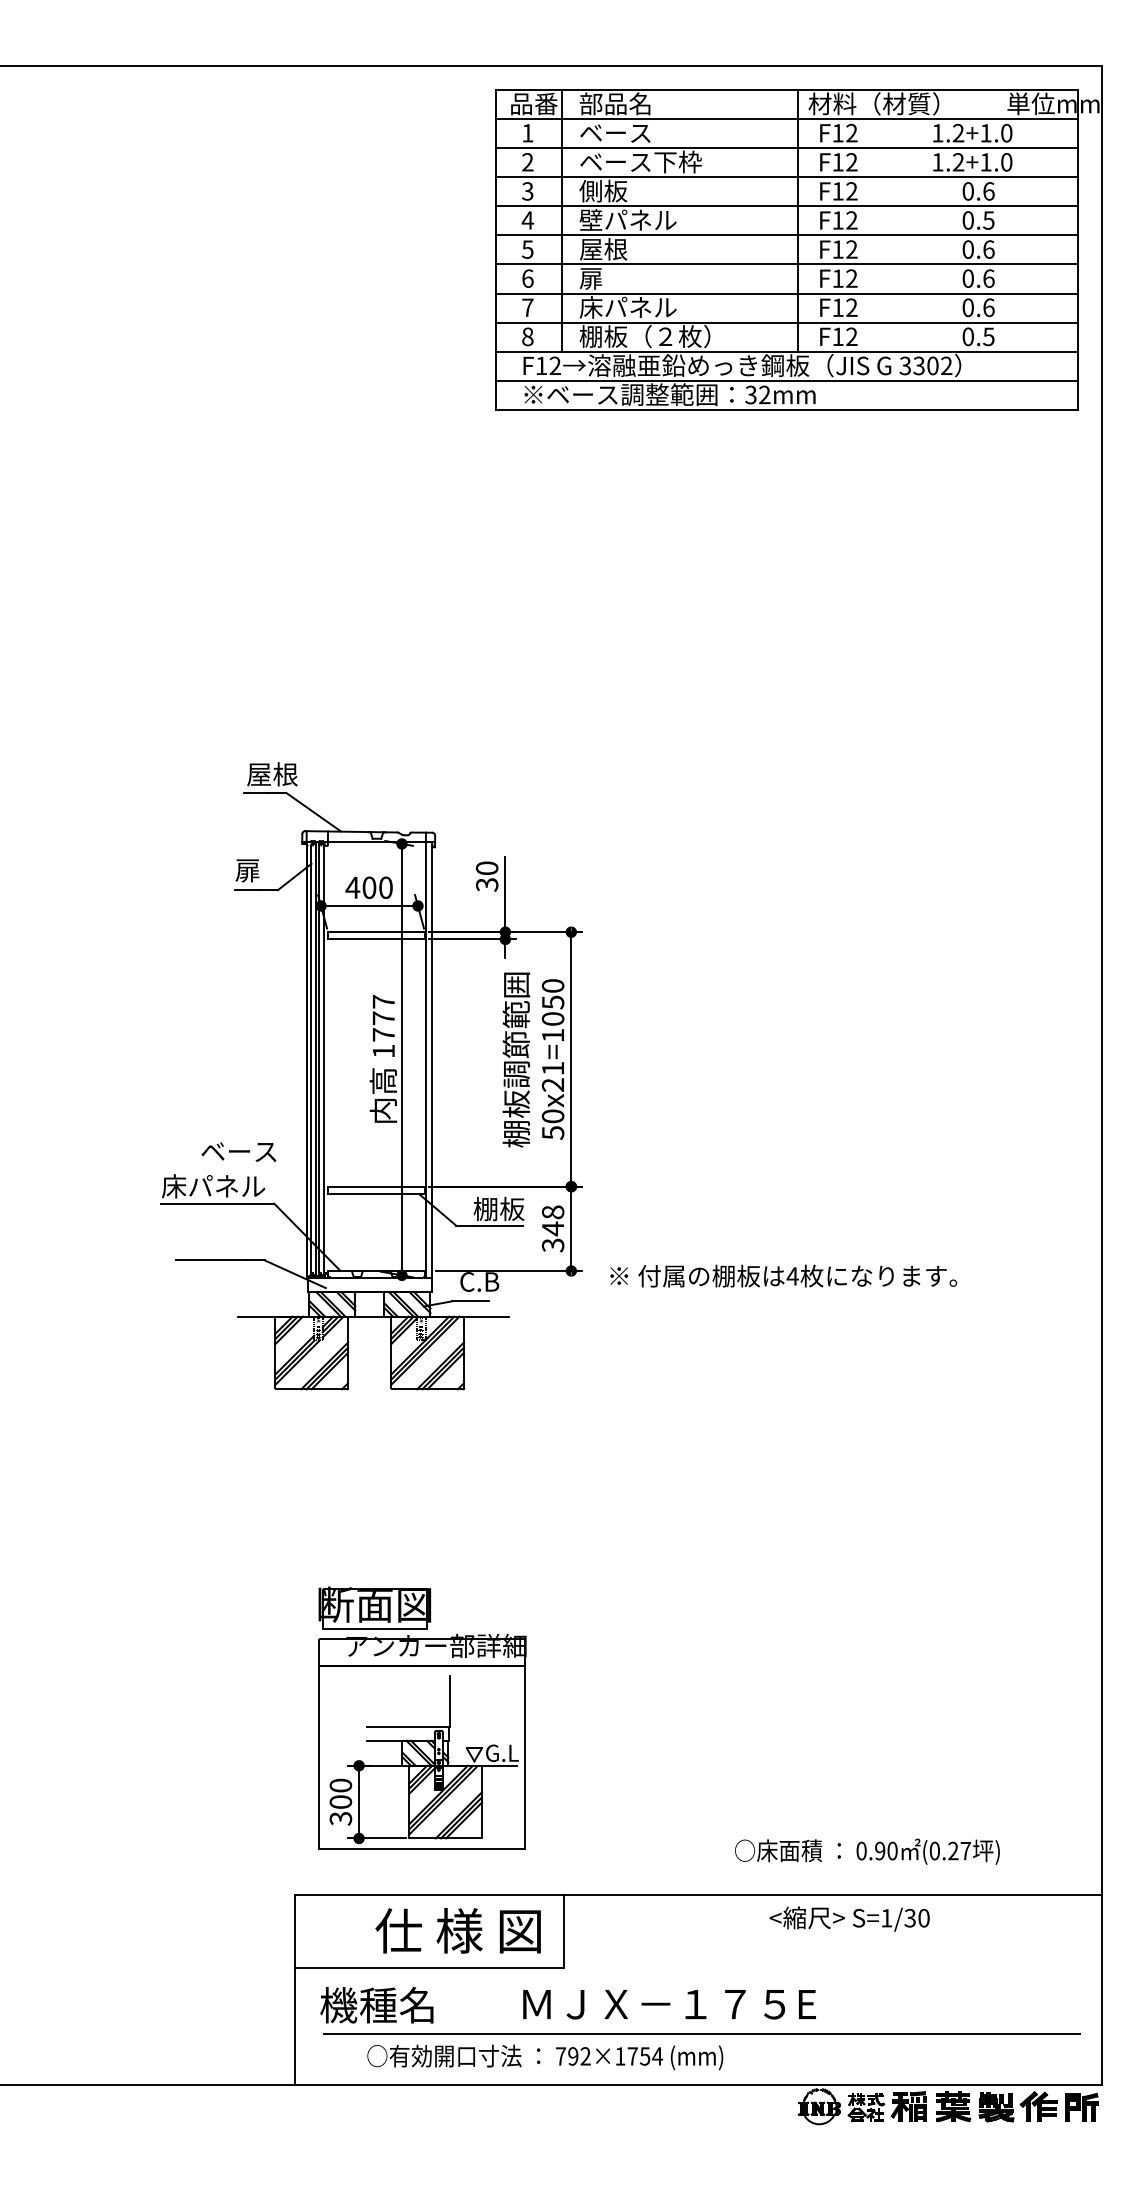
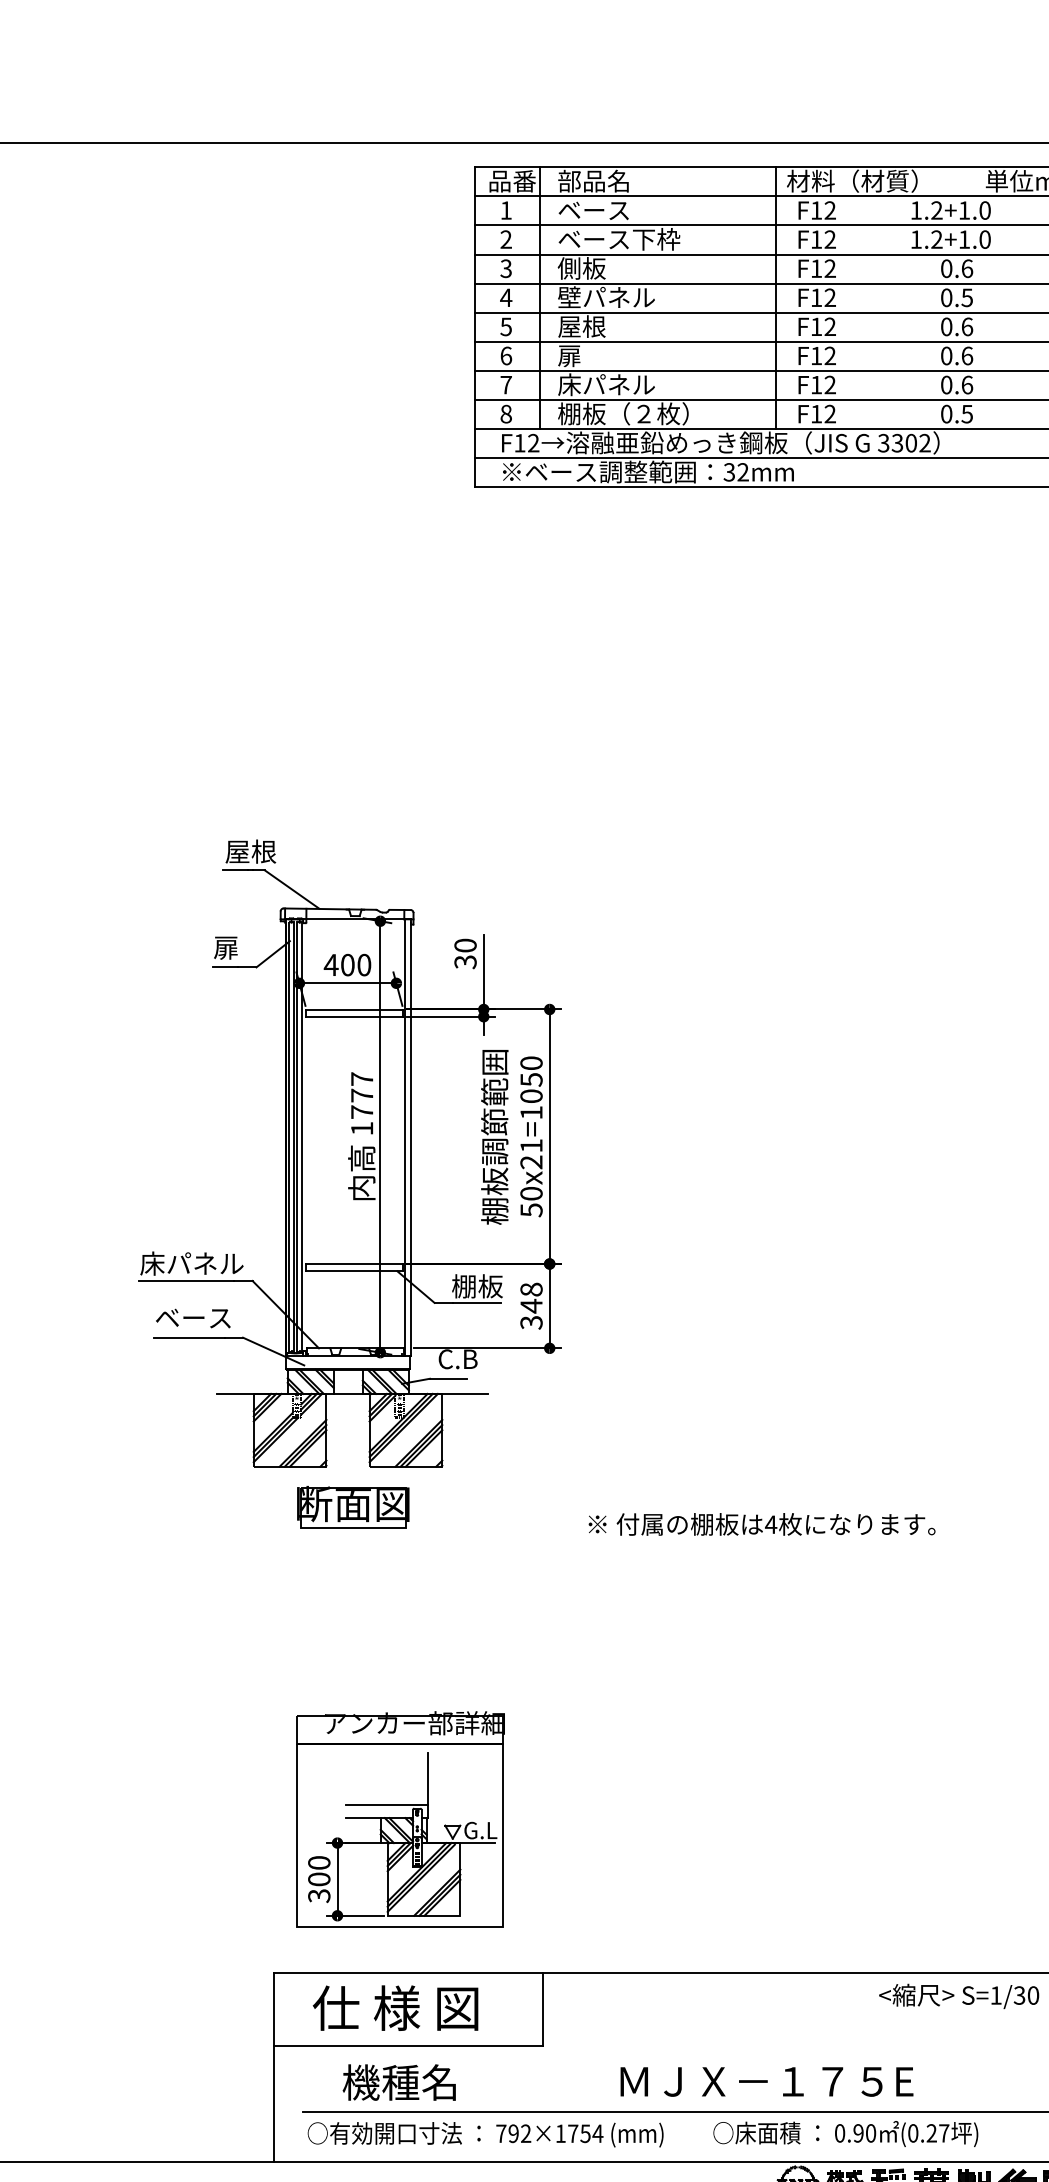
text: (238, 1151) -> (192, 1317), moved
text: (783, 1275) -> (761, 1523), moved
part: (374, 1607) -> (352, 1506), moved
text: (867, 1851) -> (845, 2133), moved
text: (849, 1918) -> (958, 1995), moved
text: (457, 1930) -> (394, 2007), moved
text: (669, 2004) -> (766, 2081), moved
text: (376, 2005) -> (398, 2082), moved
text: (545, 2057) -> (485, 2134), moved

